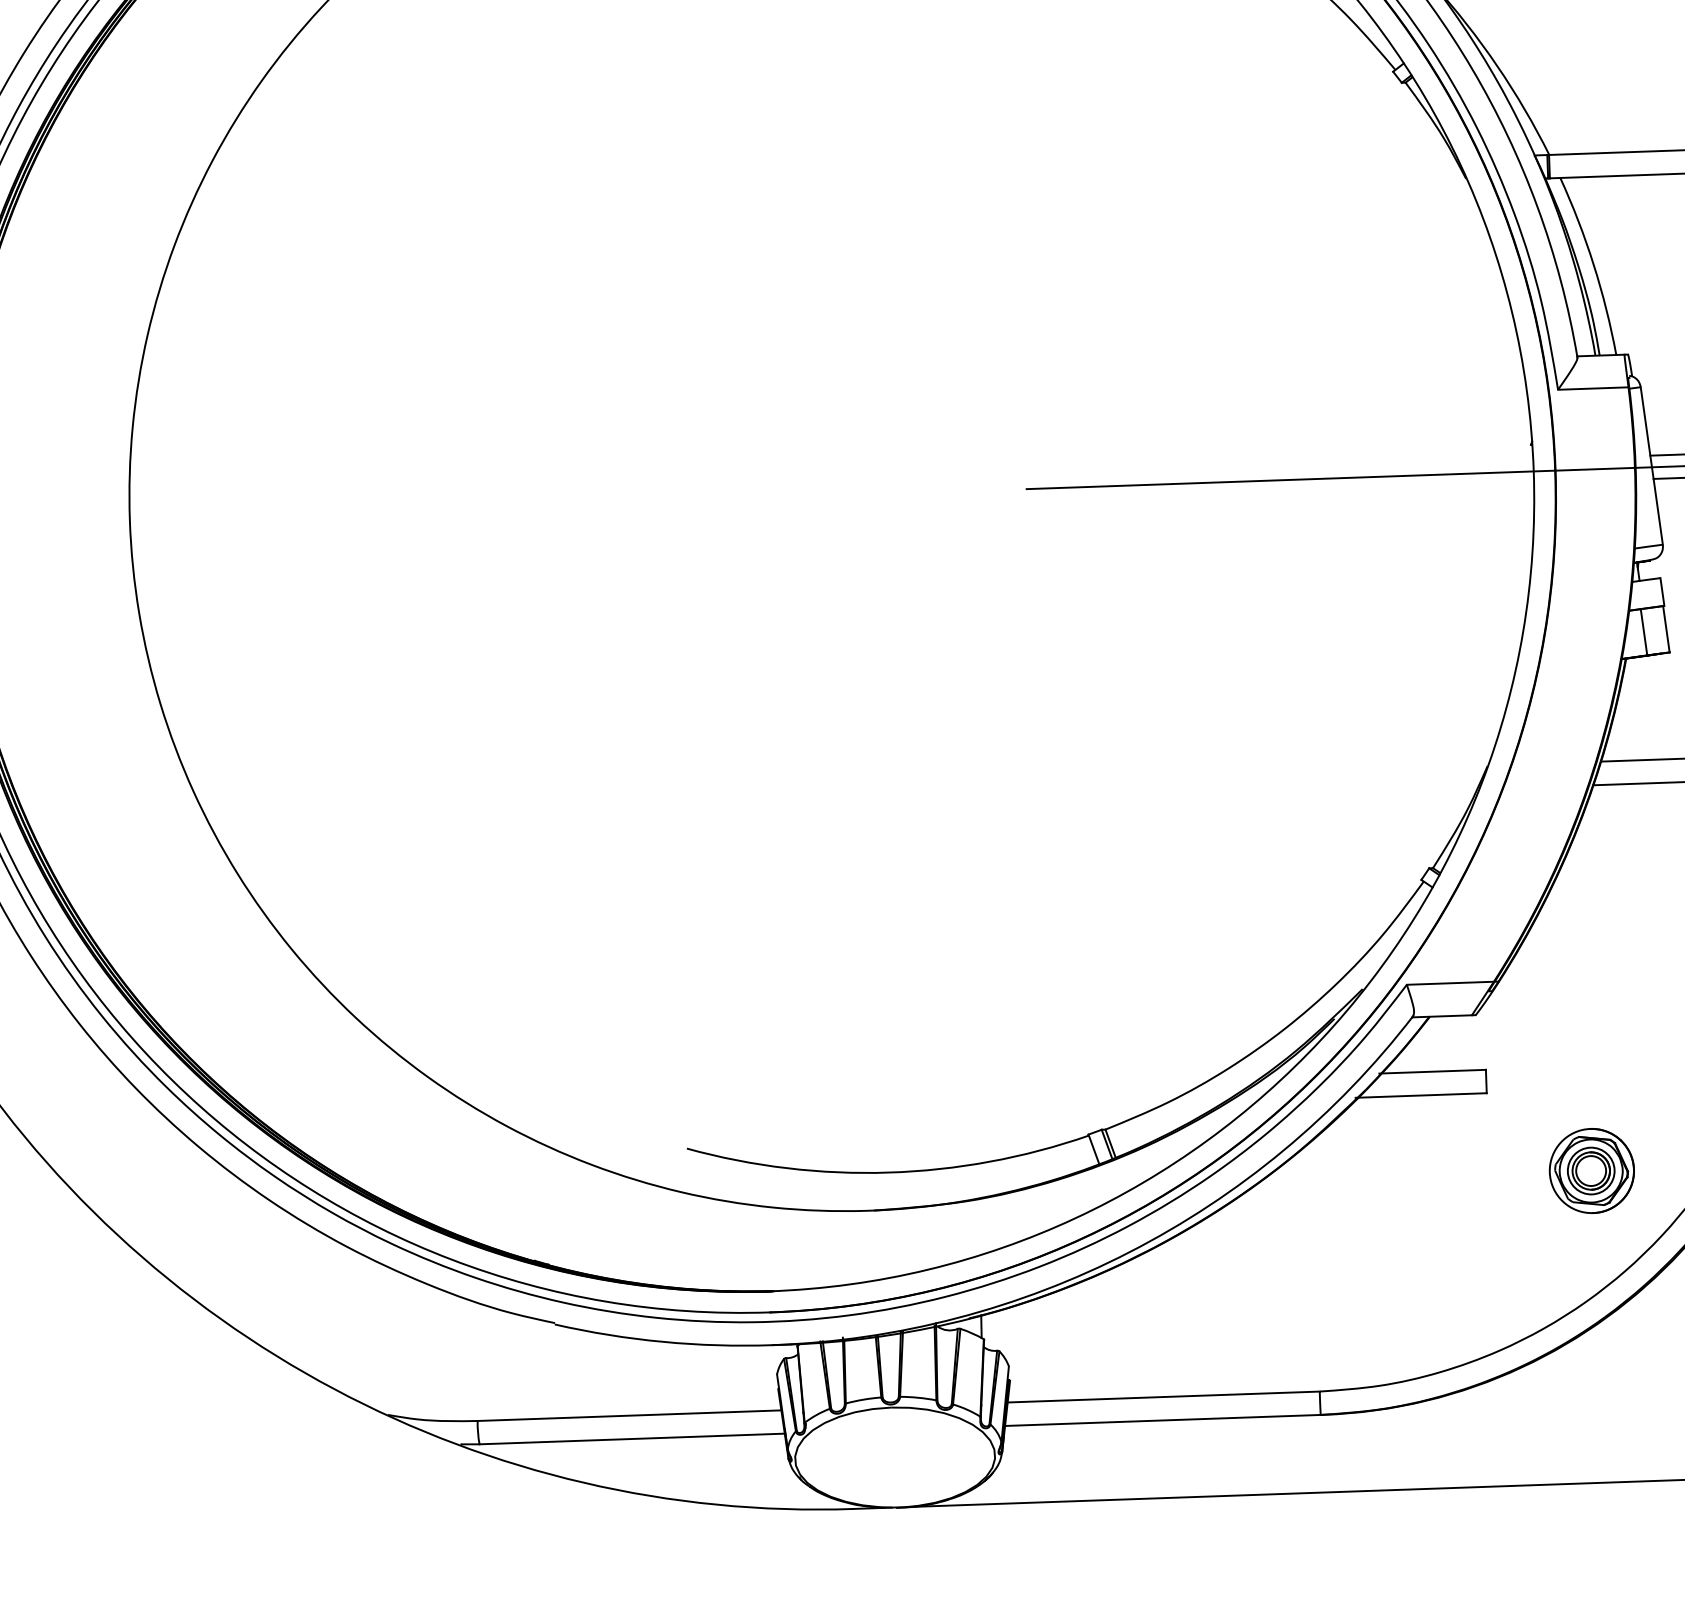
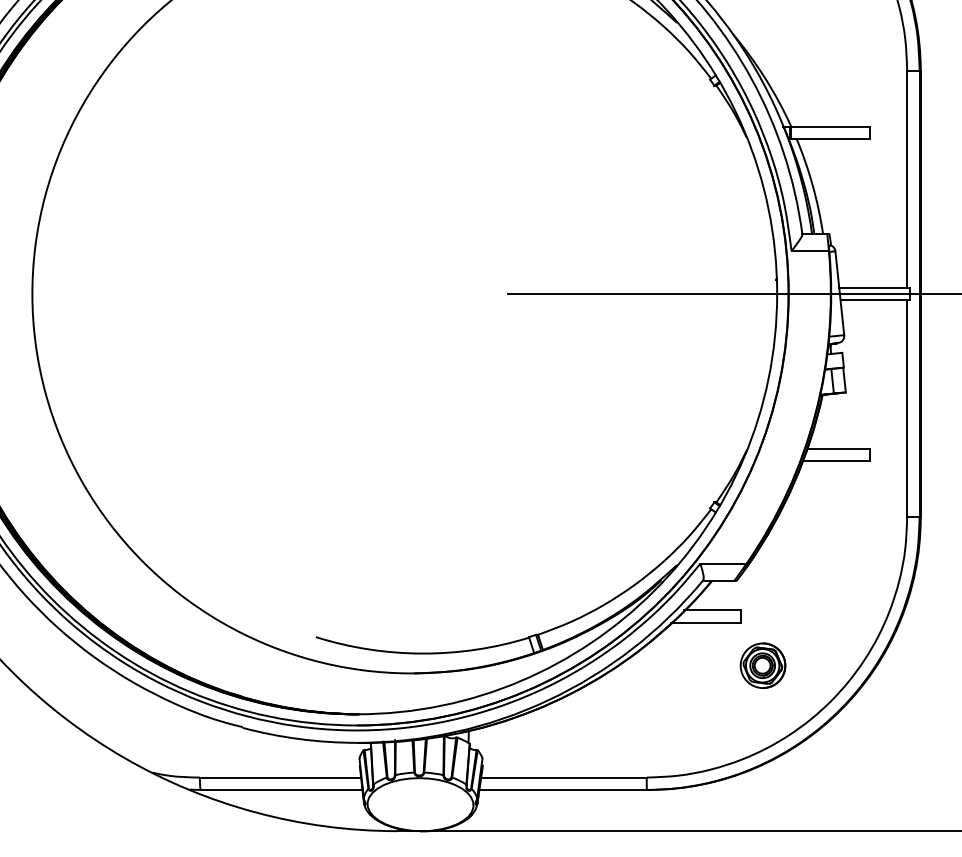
part: (1590, 1170) -> (762, 665), moved

